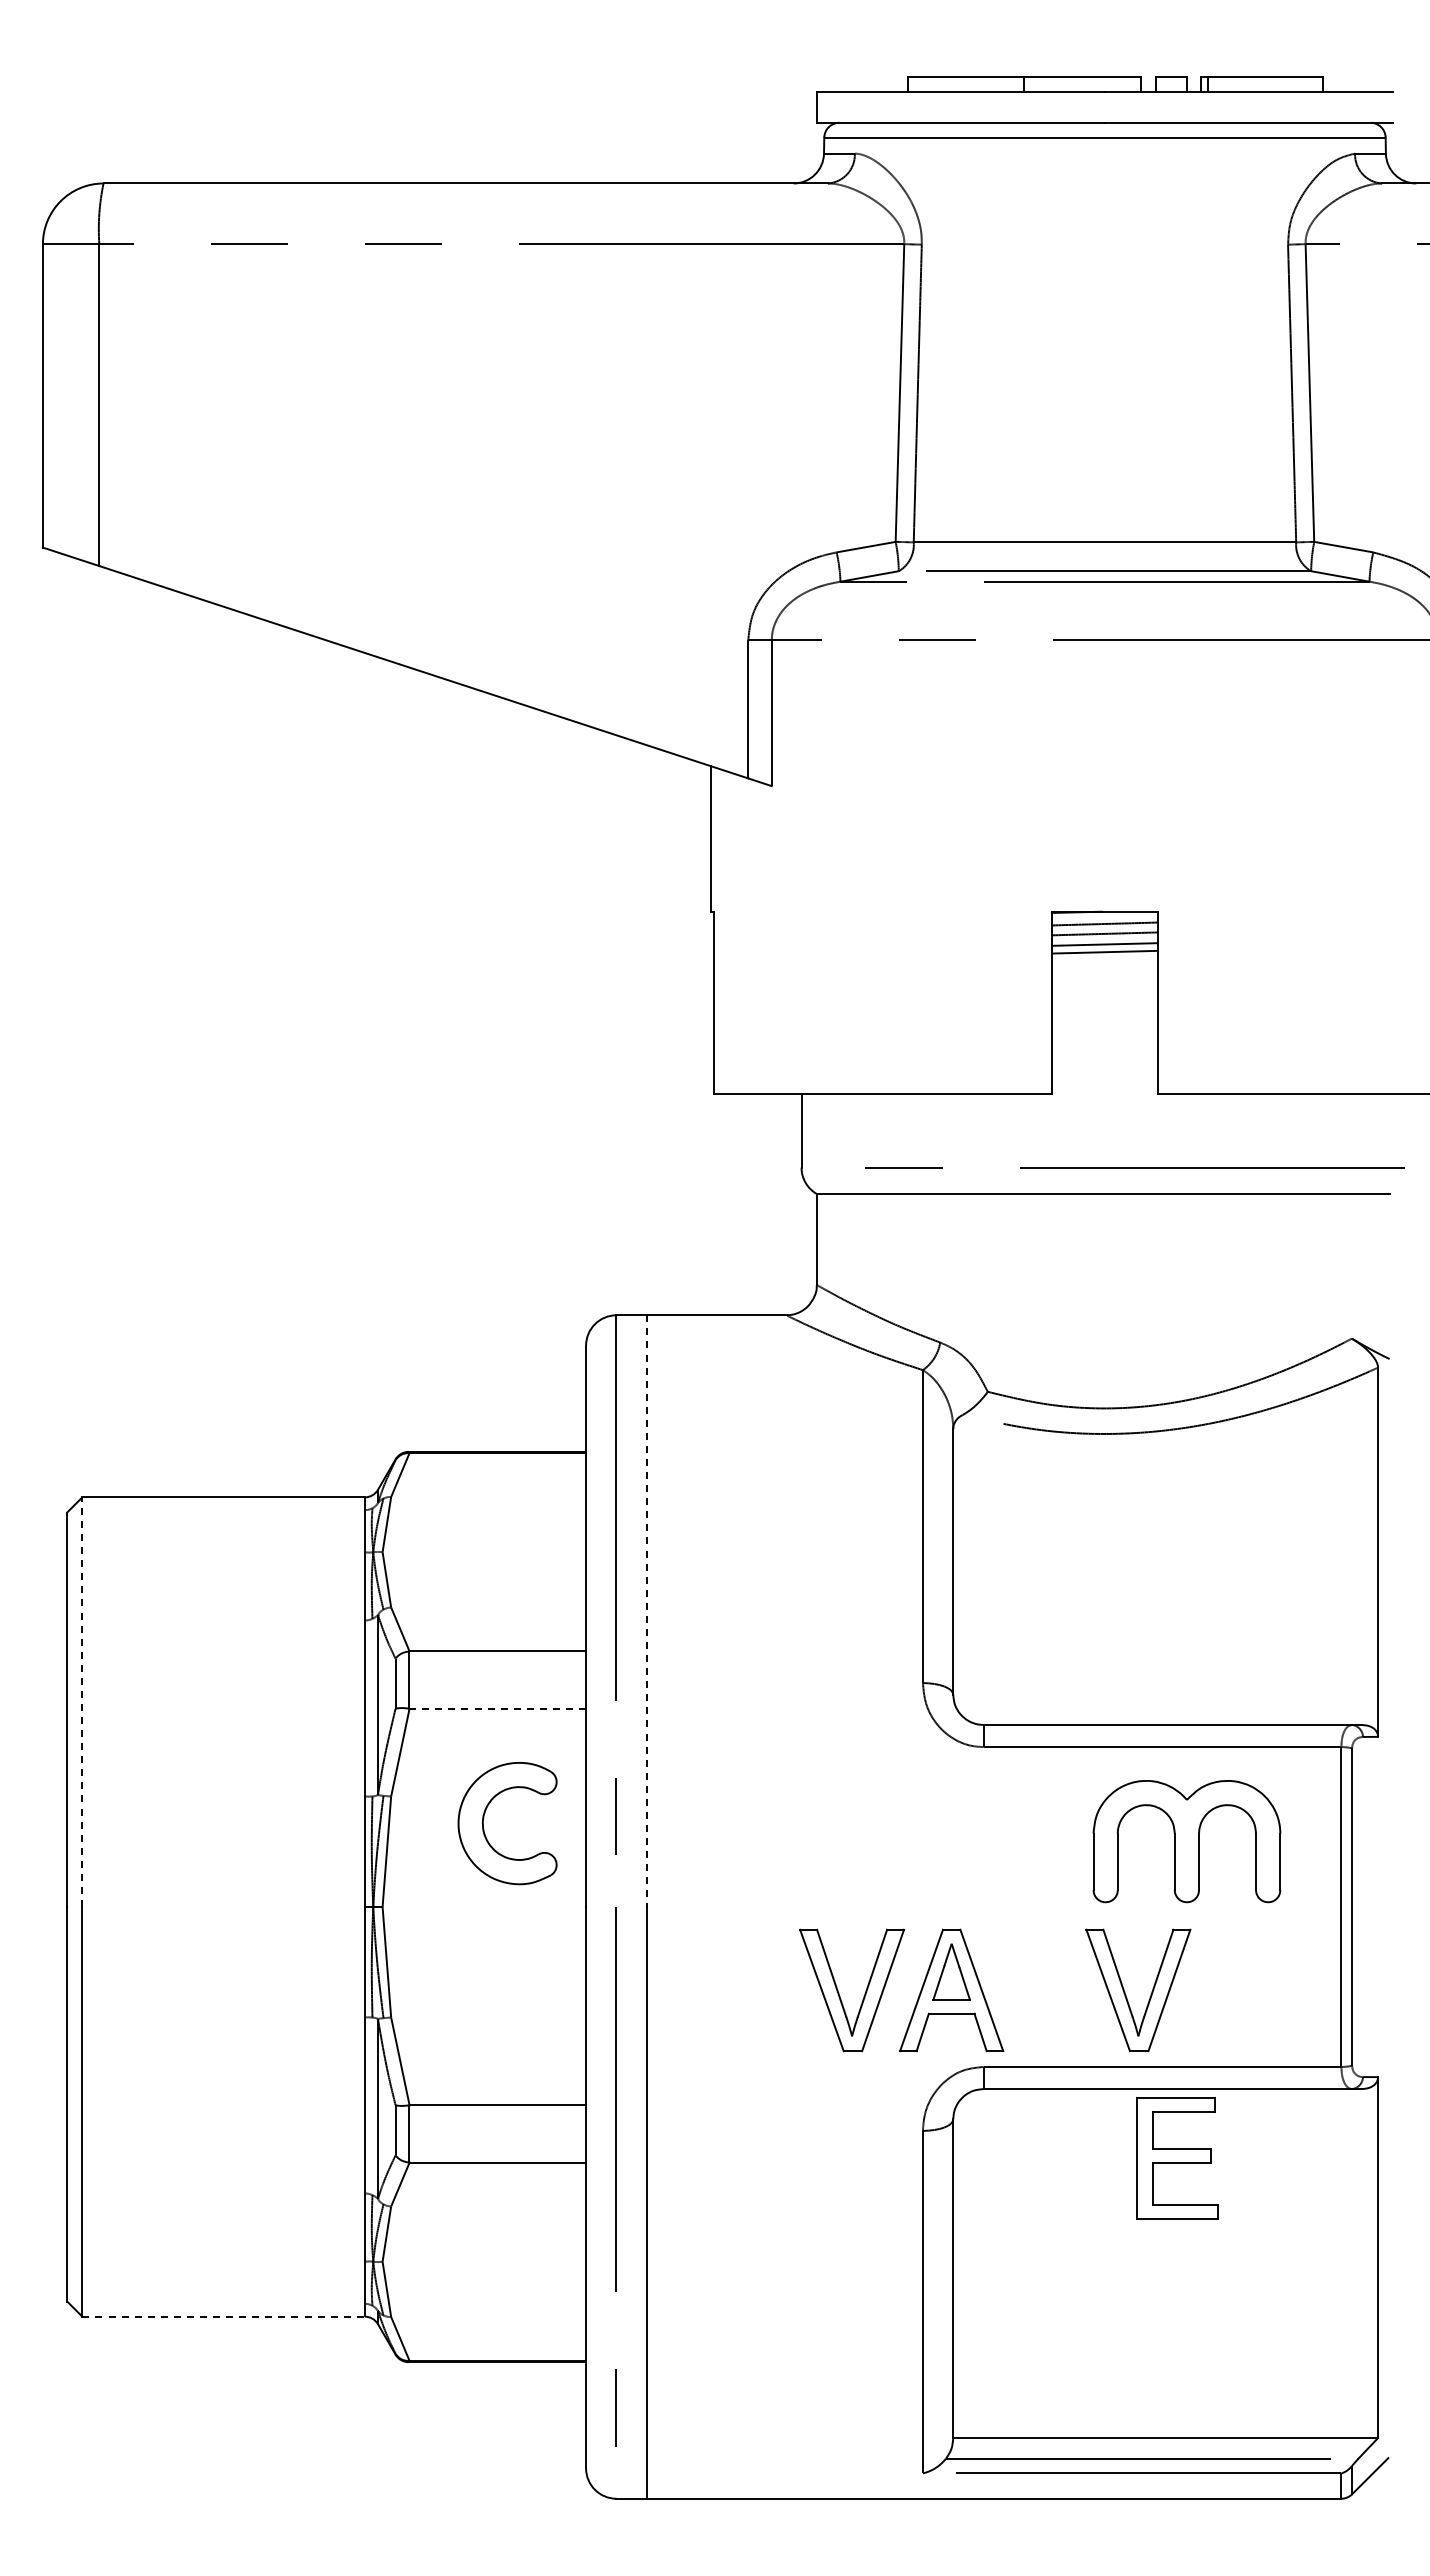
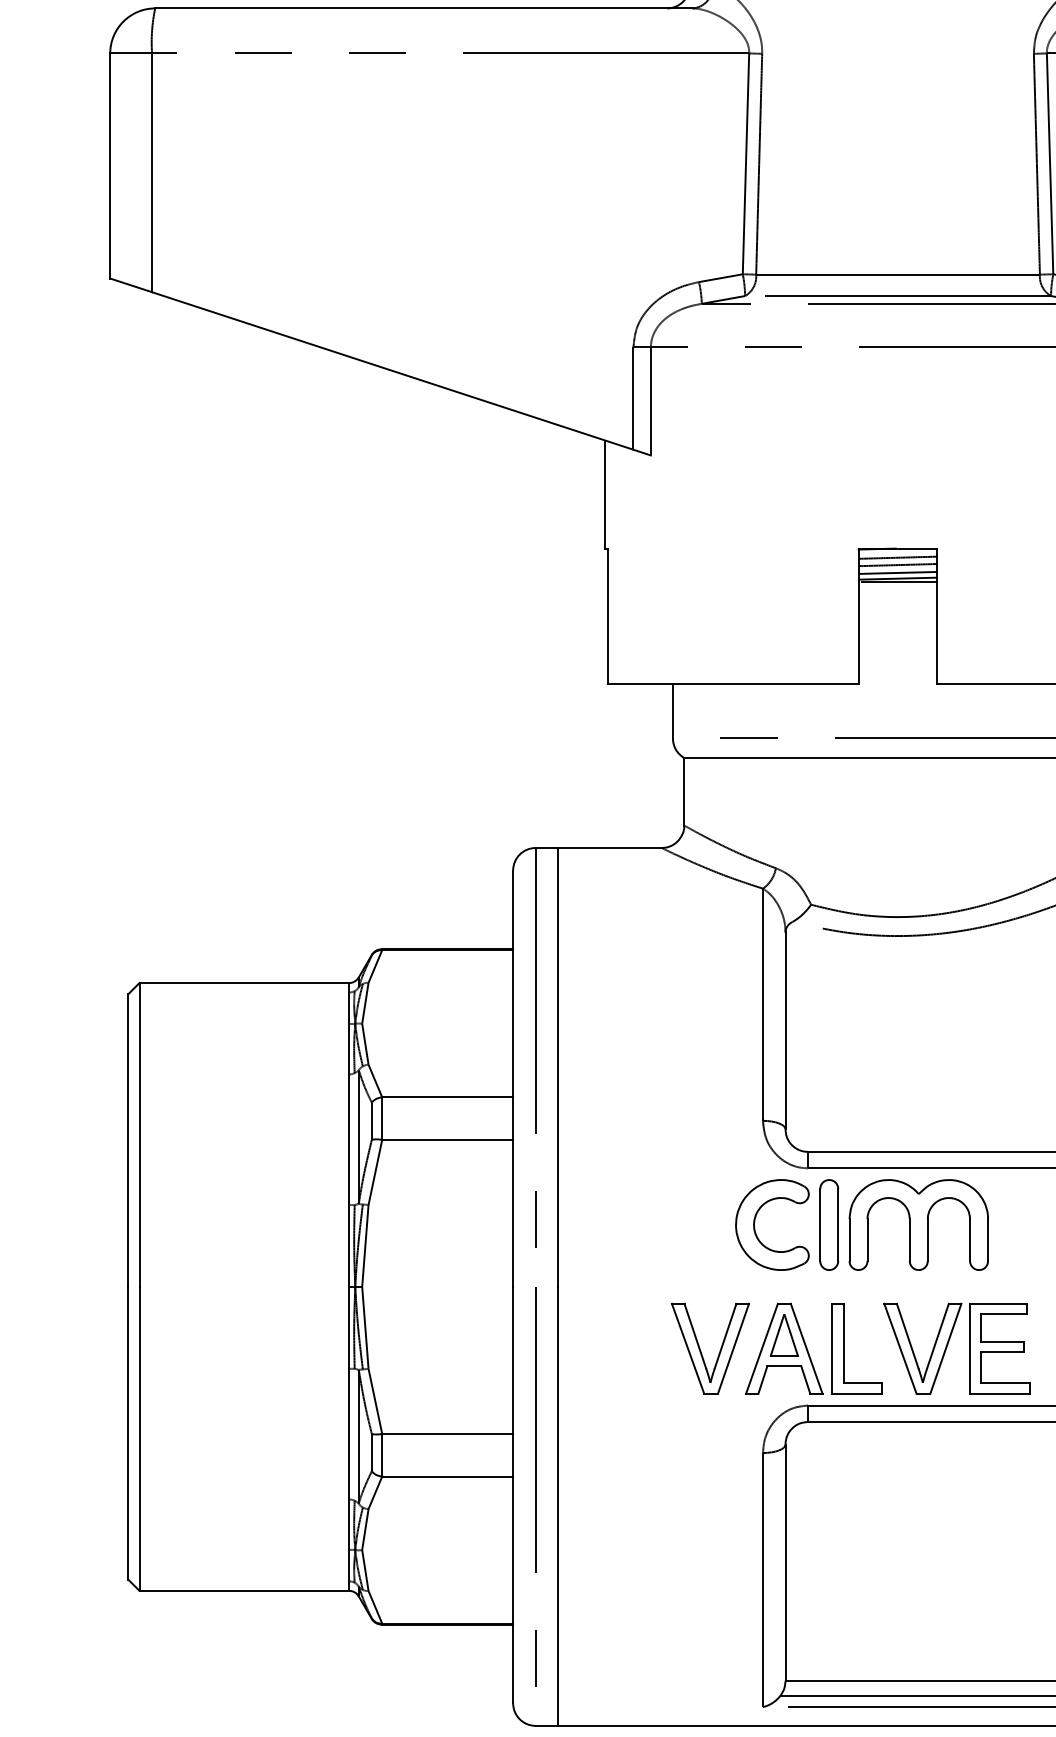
line: (1106, 957) -> (899, 582), added
line: (646, 1611) -> (557, 1067), dashed -> solid
line: (82, 1702) -> (139, 1135), dashed -> solid
line: (497, 1708) -> (447, 1139), dashed -> solid
part: (484, 1818) -> (755, 1221), moved
part: (1012, 1823) -> (829, 1224), added
part: (1186, 1841) -> (918, 1224), moved
part: (1032, 1990) -> (844, 1348), added
part: (1177, 2158) -> (999, 1348), moved
line: (224, 2316) -> (244, 1590), dashed -> solid

